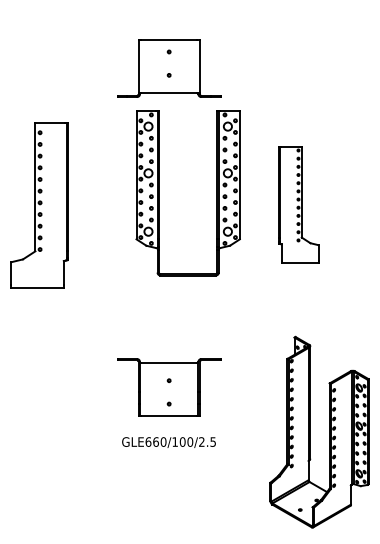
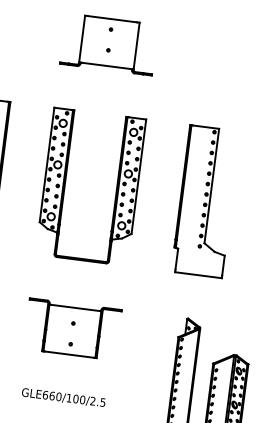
part: (169, 68) -> (109, 44), moved
part: (159, 193) -> (65, 184), moved
part: (298, 205) -> (205, 202), size x1.43
part: (169, 387) -> (72, 329), moved

